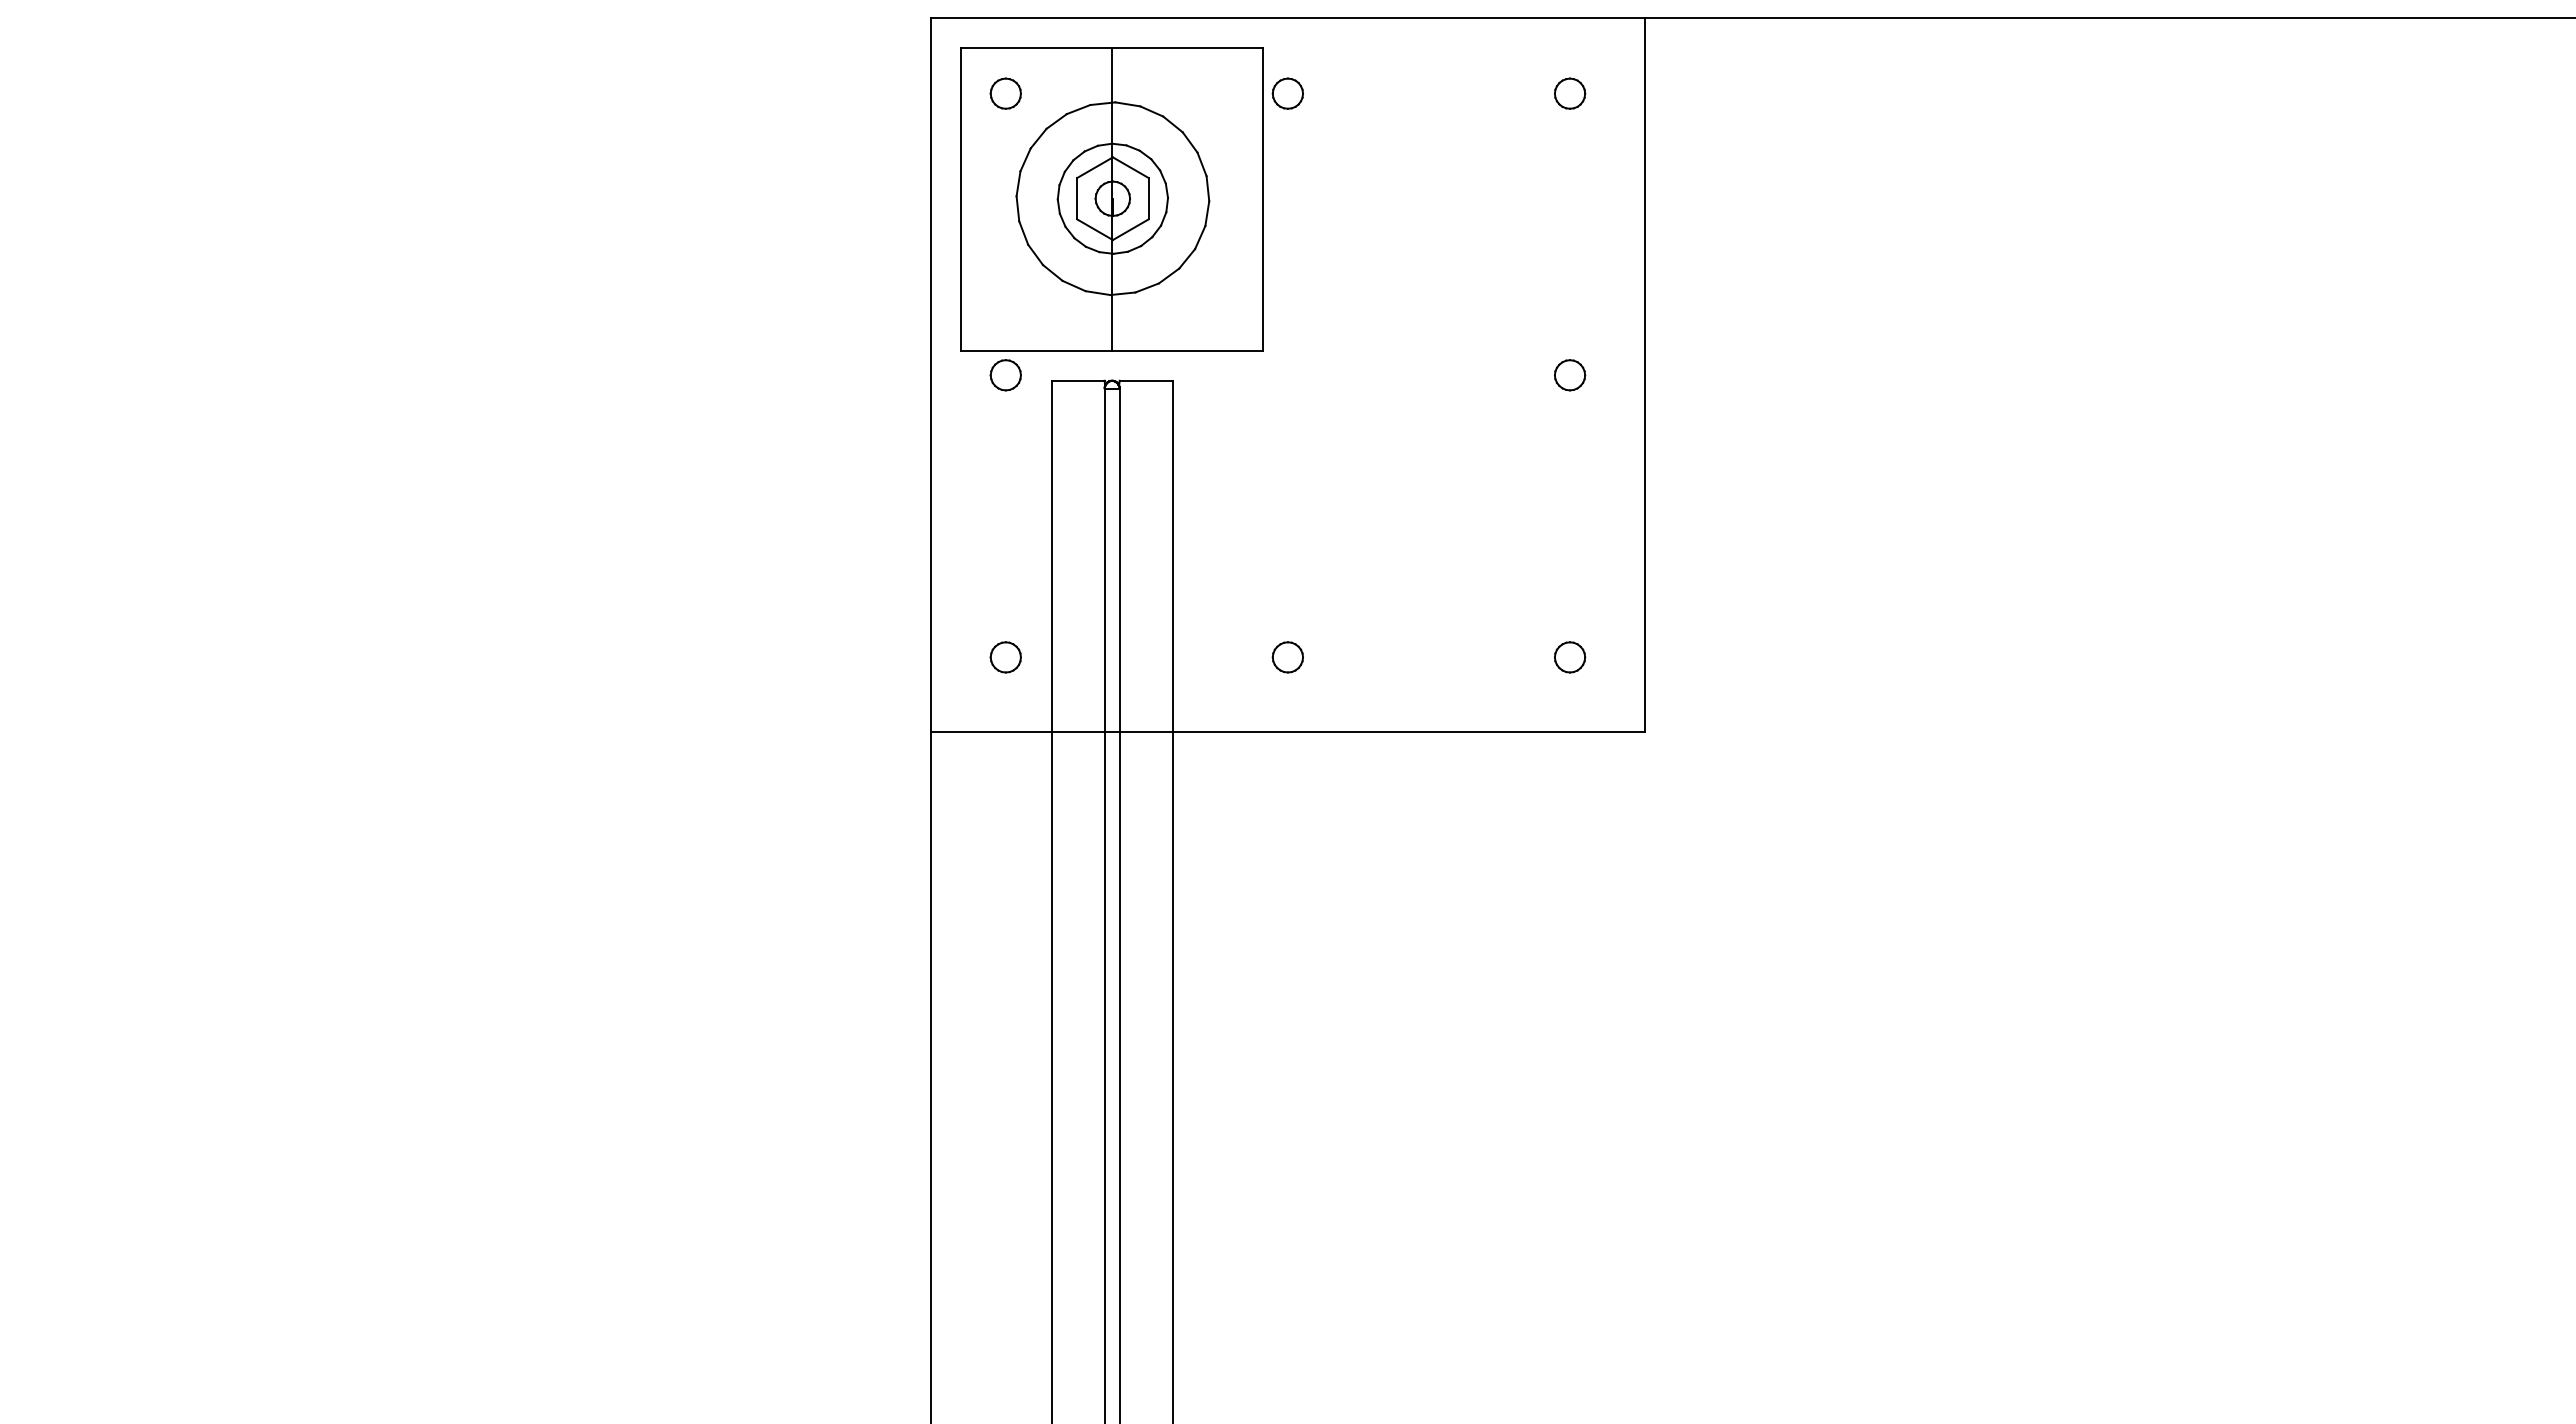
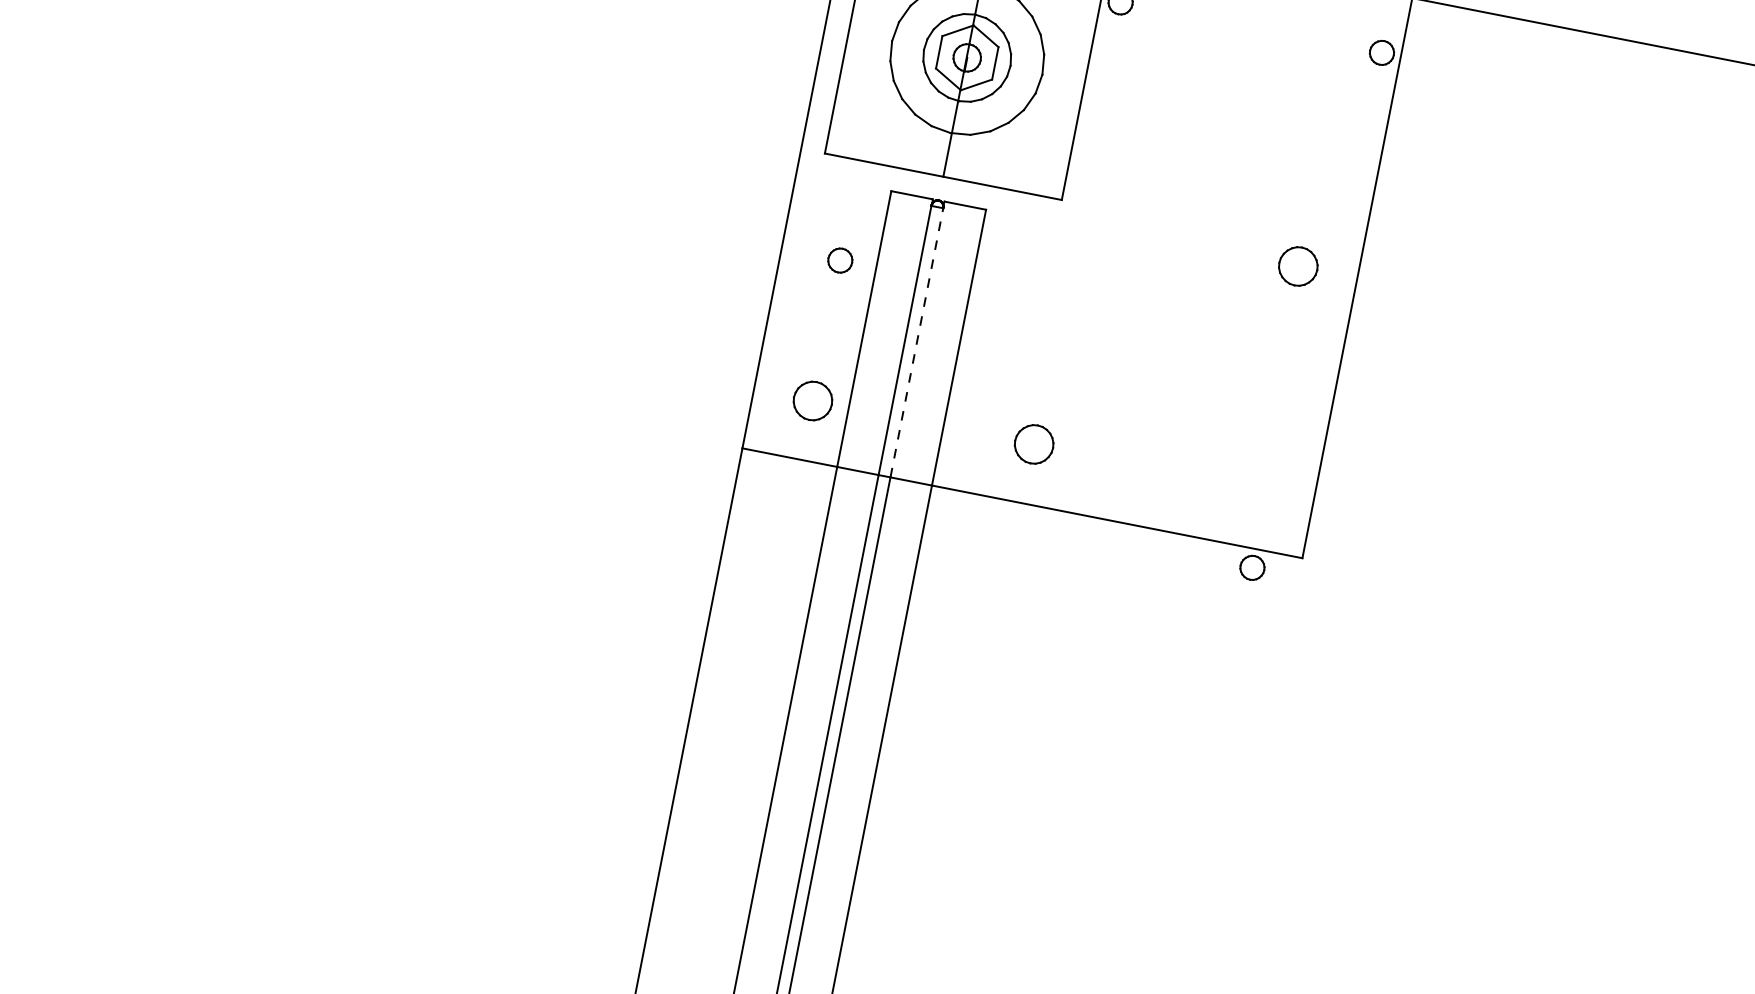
part: (1570, 93) -> (1382, 52), moved
part: (1005, 375) -> (840, 260), moved
part: (1570, 375) -> (1298, 266), size x1.6
line: (1119, 560) -> (916, 342), solid -> dashed
part: (1005, 657) -> (812, 401), size x1.6
part: (1287, 657) -> (1033, 444), size x1.6
part: (1570, 657) -> (1252, 568), moved

